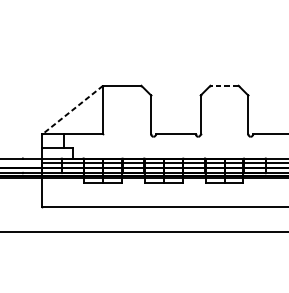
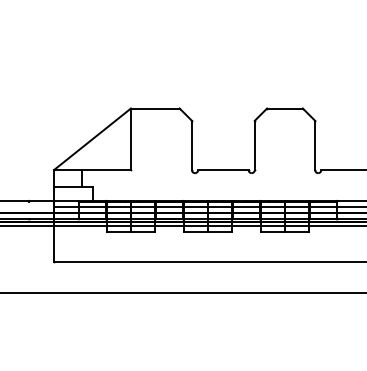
line: (224, 85) -> (284, 108), dashed -> solid
line: (72, 110) -> (92, 139), dashed -> solid

